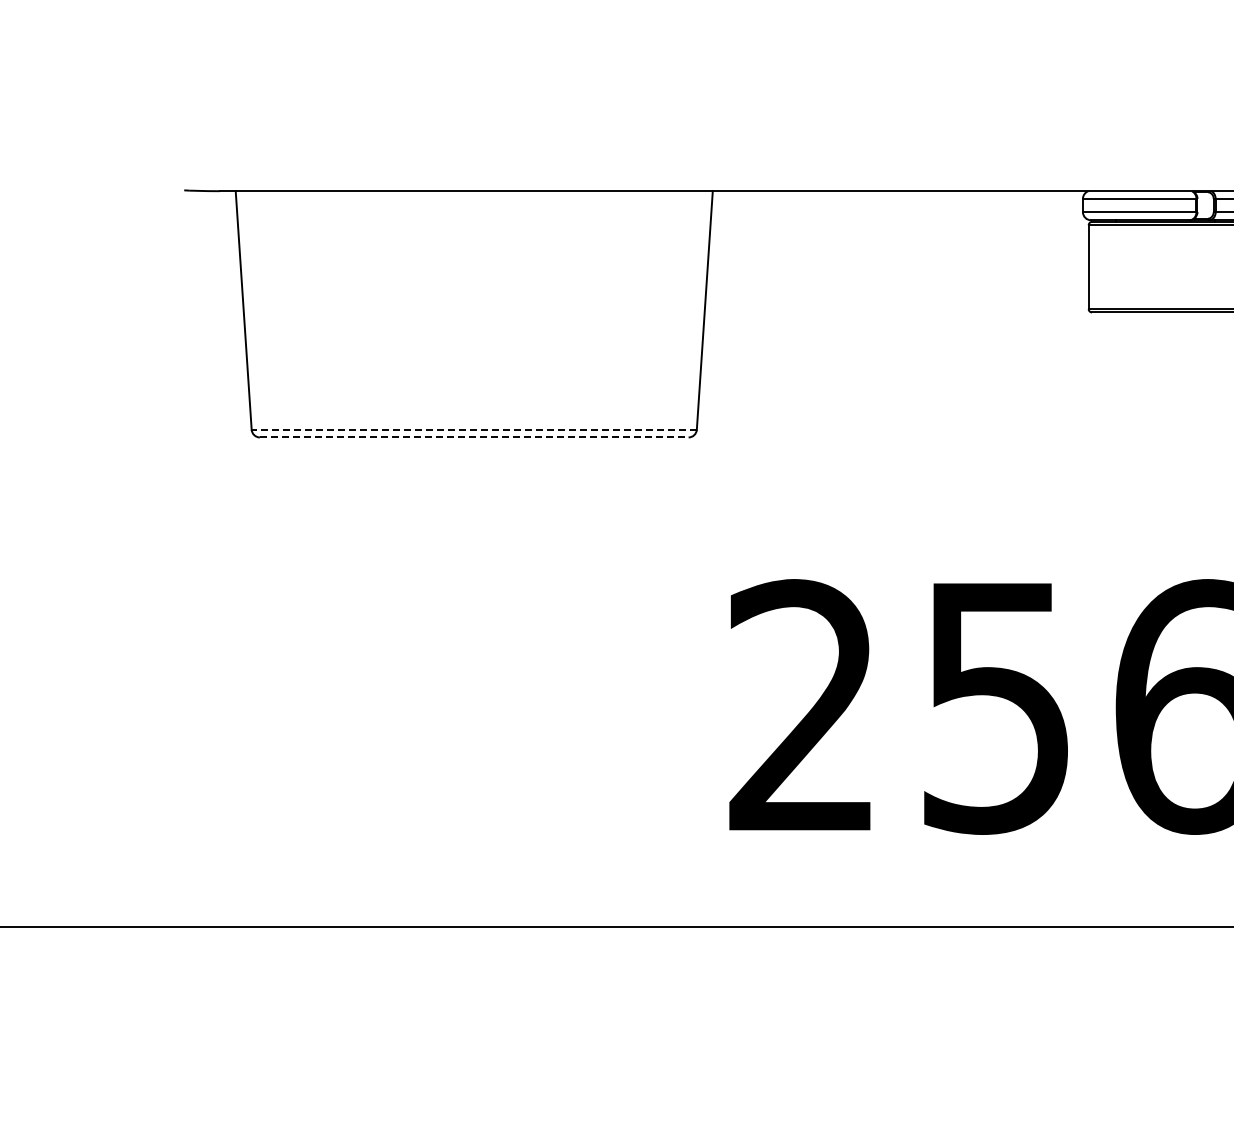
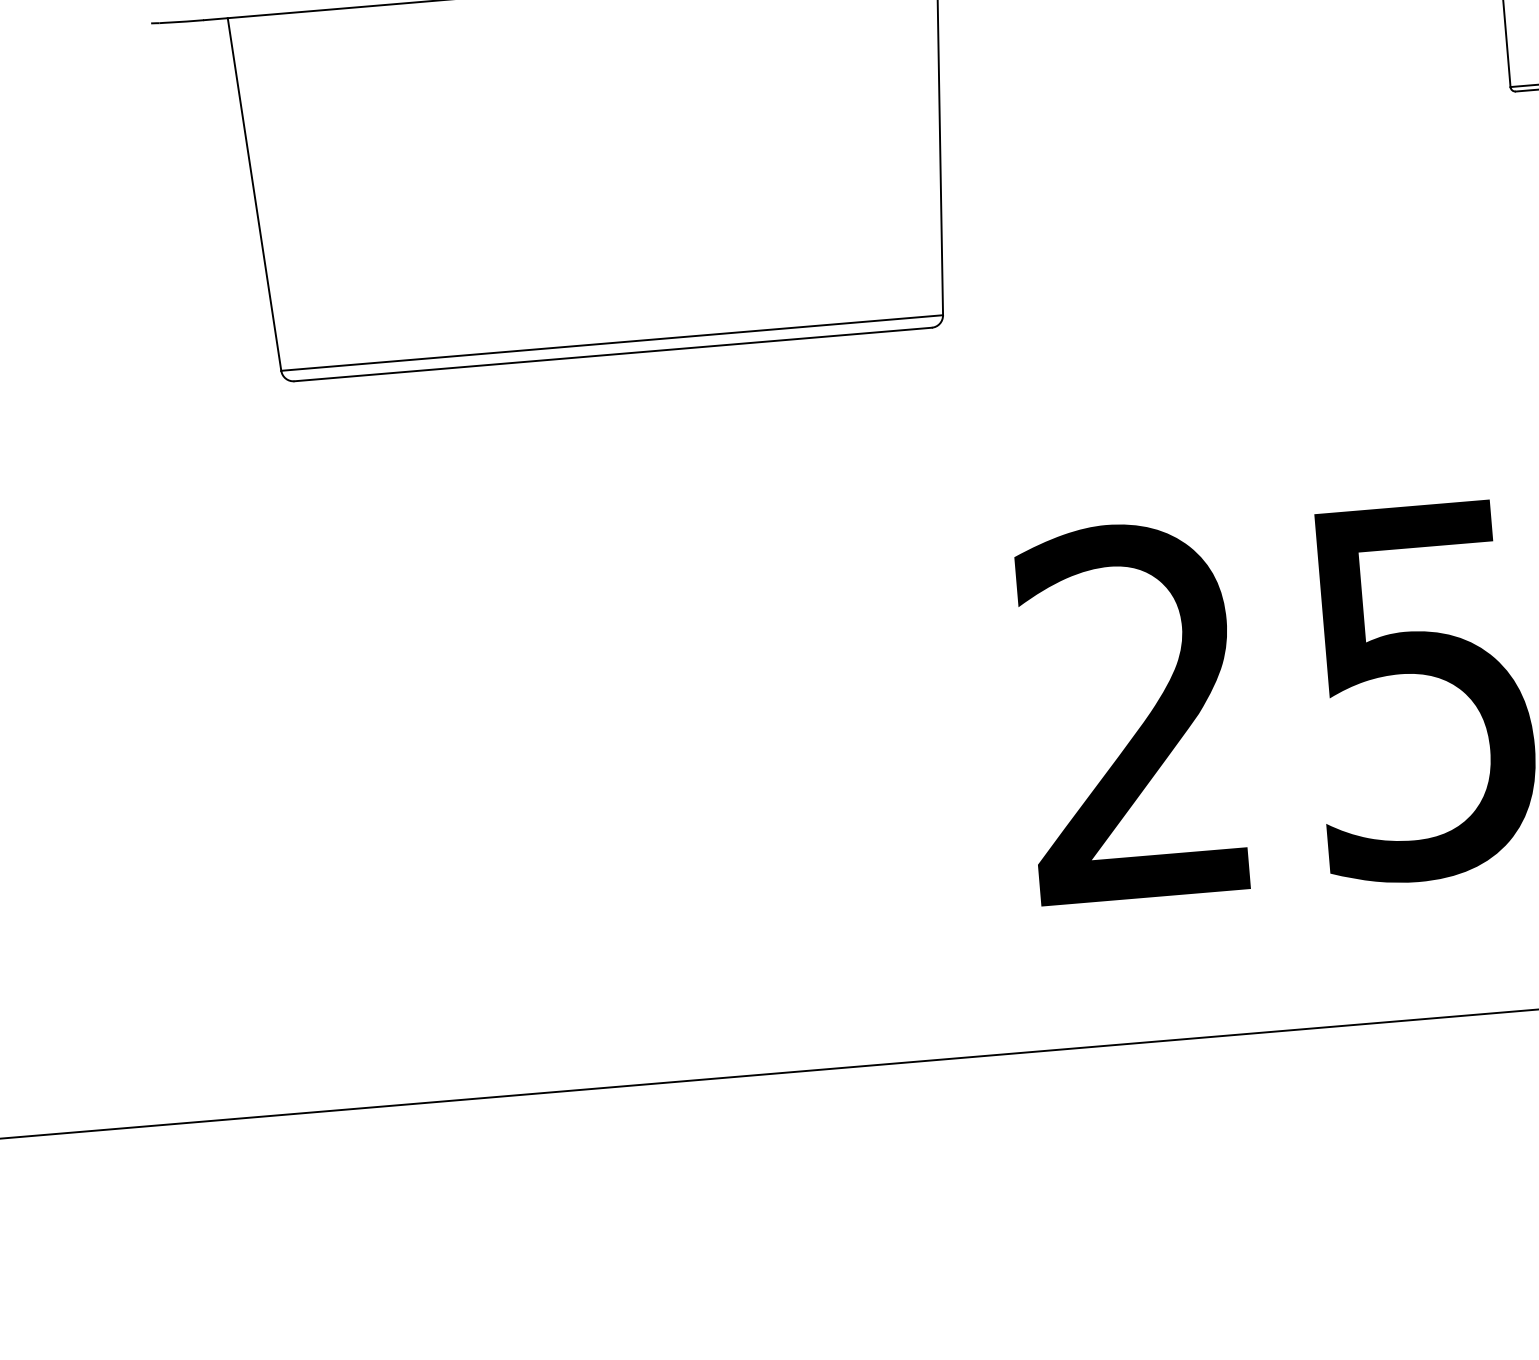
line: (474, 429) -> (612, 342), dashed -> solid
line: (474, 437) -> (613, 354), dashed -> solid

